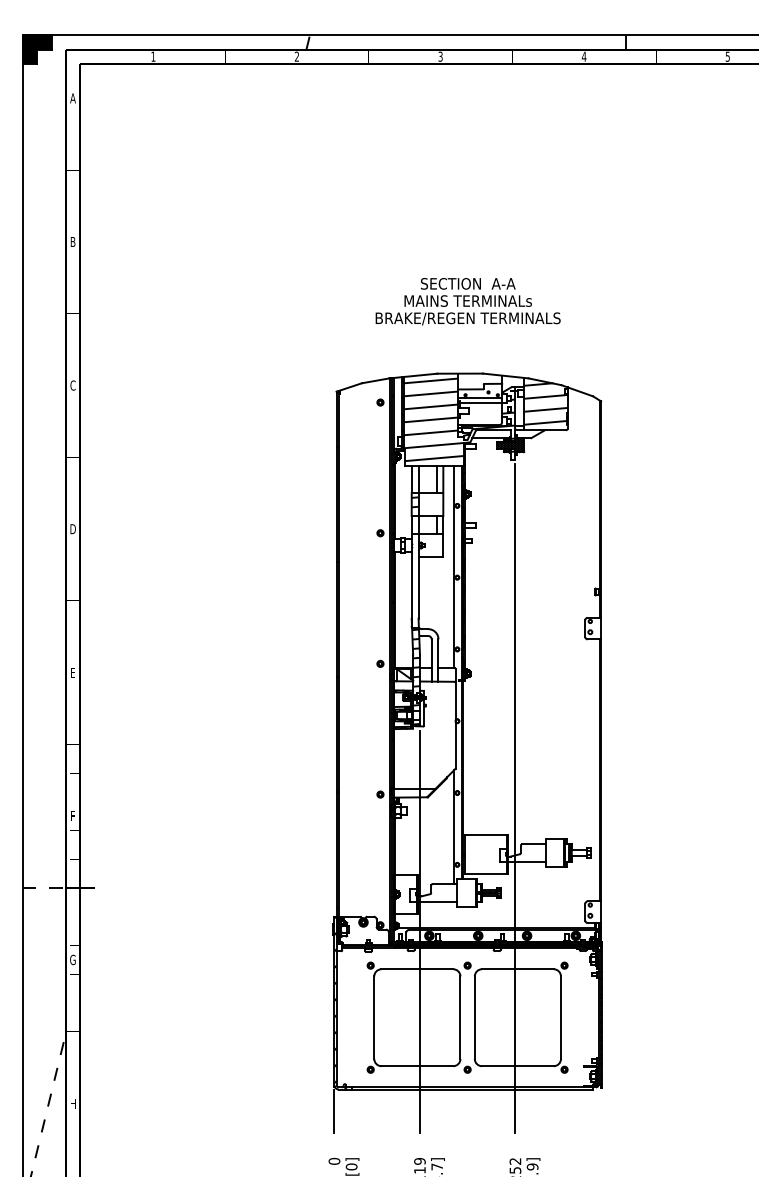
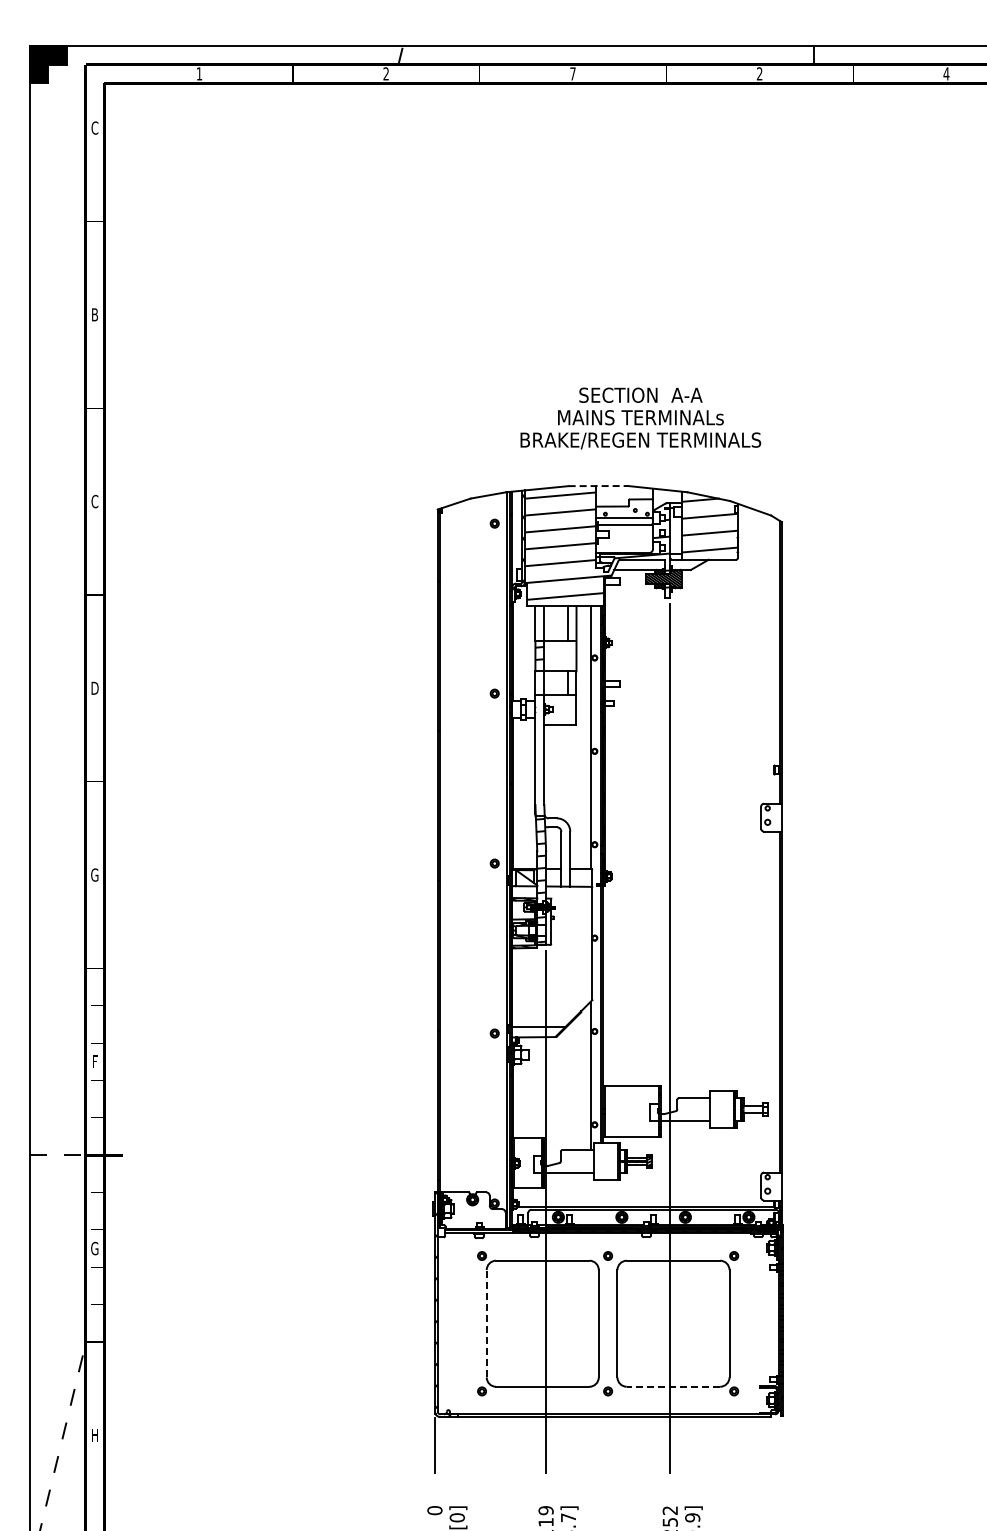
text: (440, 56) -> (572, 73), 3 -> 7
text: (584, 56) -> (759, 73), 4 -> 2
text: (727, 56) -> (946, 73), 5 -> 4
text: (72, 97) -> (94, 127), A -> C
text: (467, 301) -> (640, 418), moved
line: (460, 373) -> (598, 486), solid -> dashed
text: (72, 672) -> (94, 874), E -> G
line: (374, 1017) -> (486, 1323), solid -> dashed
line: (517, 1065) -> (673, 1386), solid -> dashed

